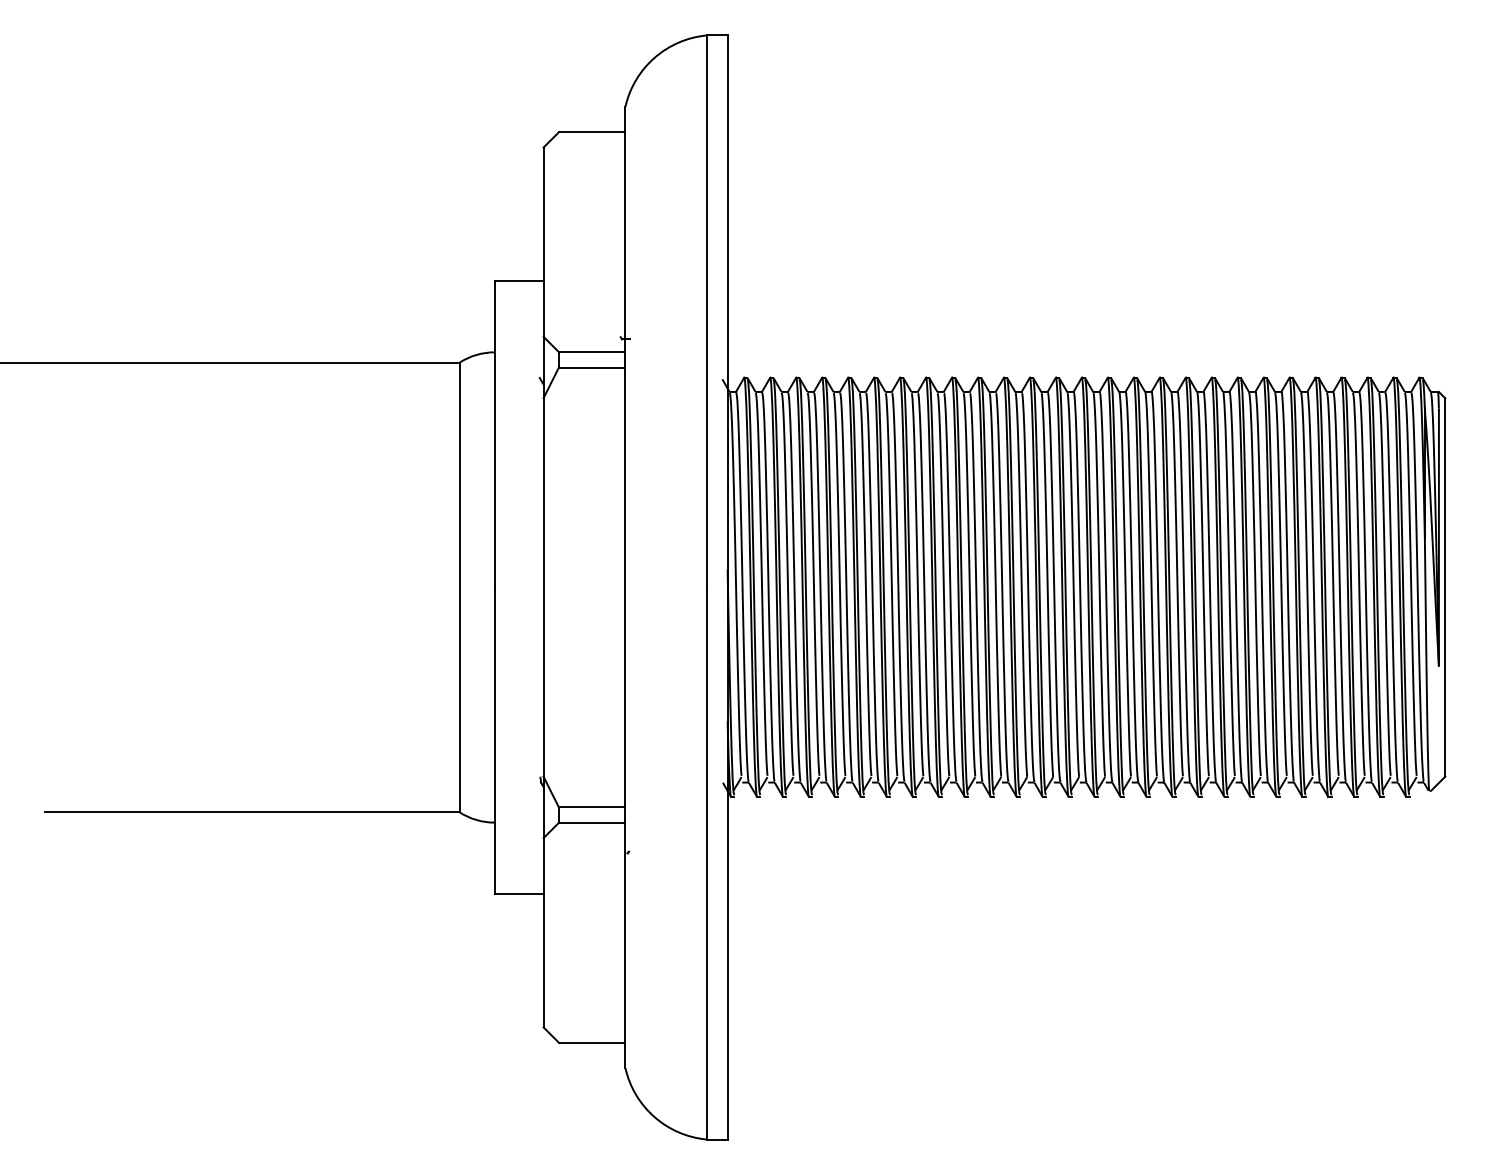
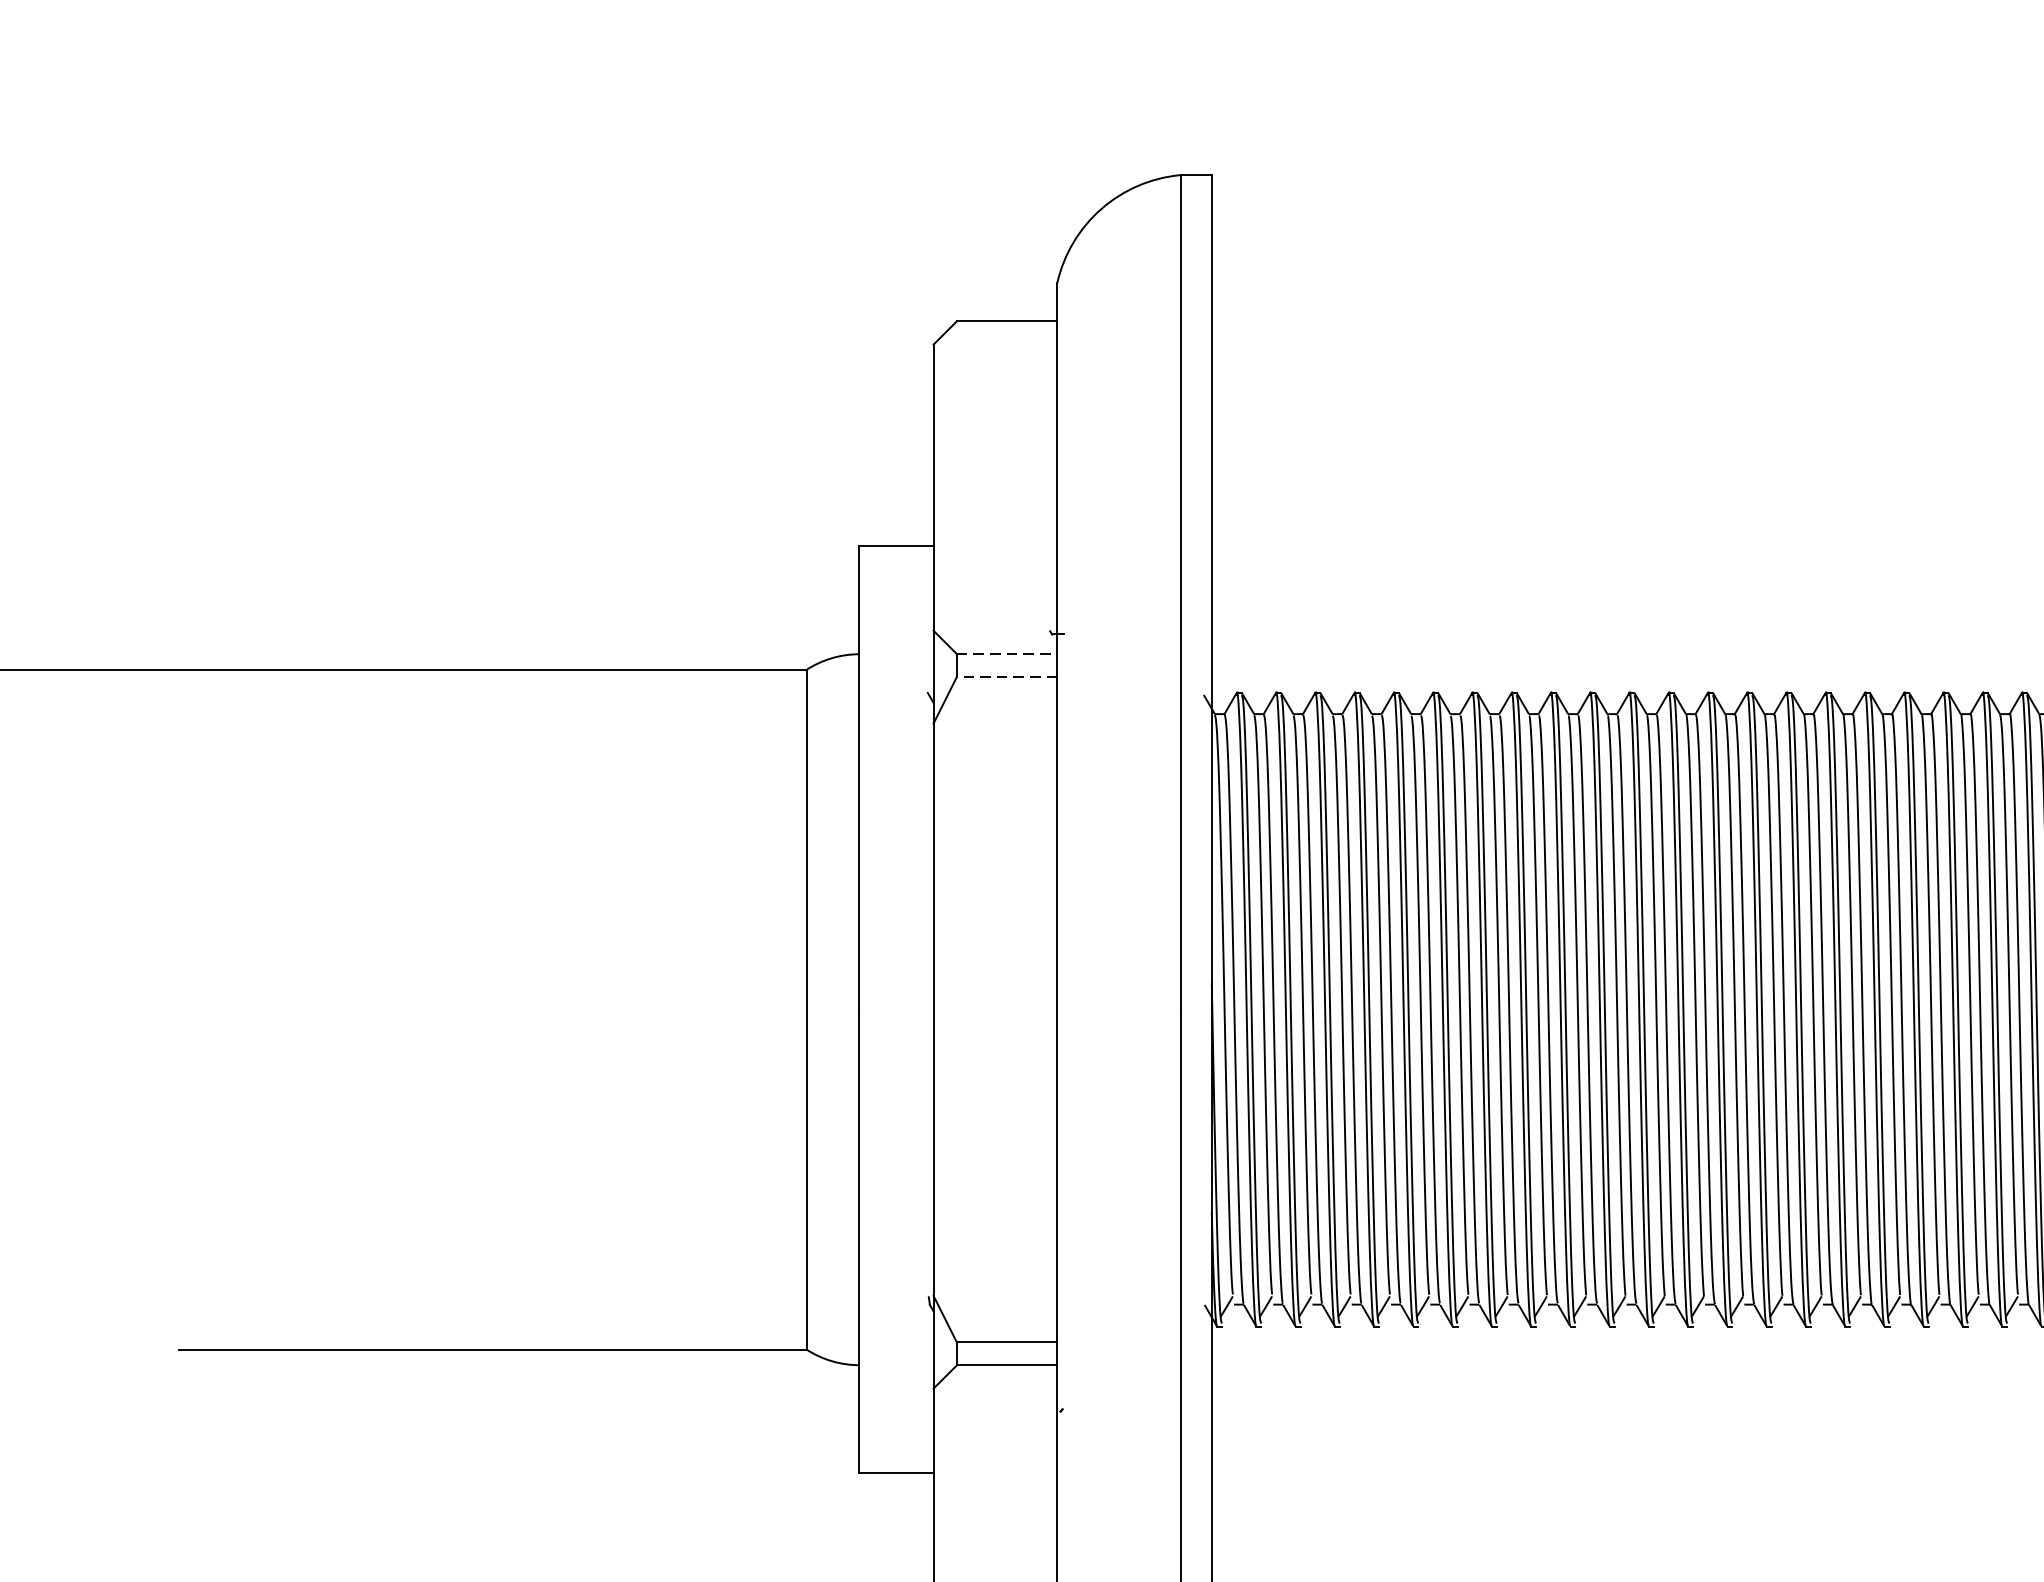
line: (592, 352) -> (1007, 654), solid -> dashed
line: (591, 367) -> (1006, 677), solid -> dashed

